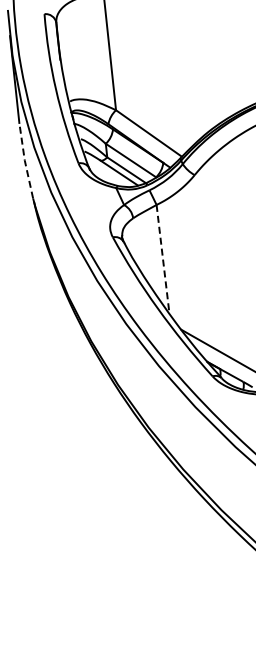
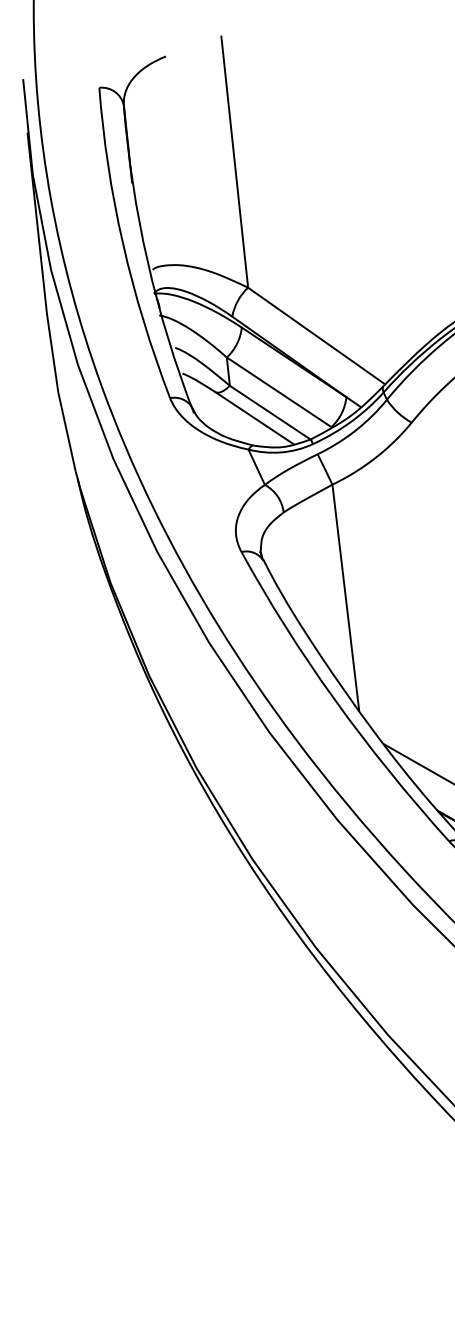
line: (24, 160) -> (57, 392), dashed -> solid
line: (163, 259) -> (346, 598), dashed -> solid

